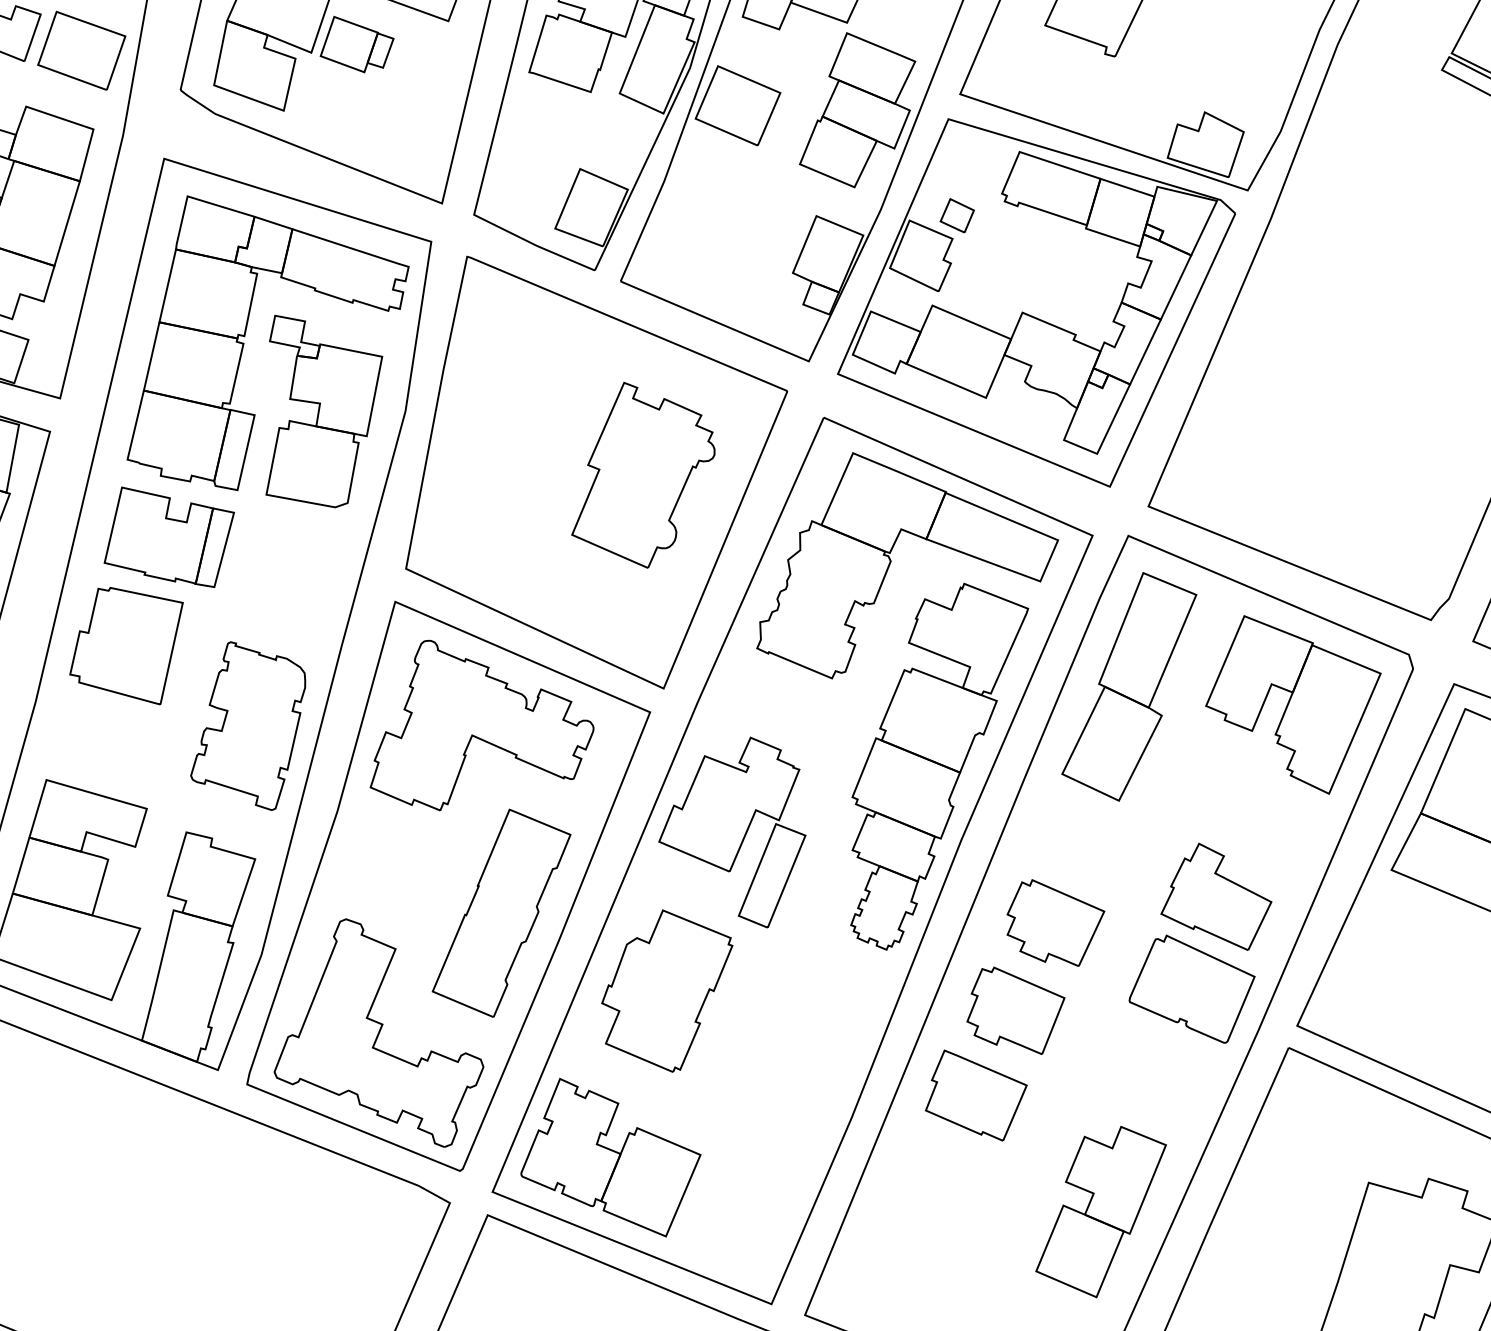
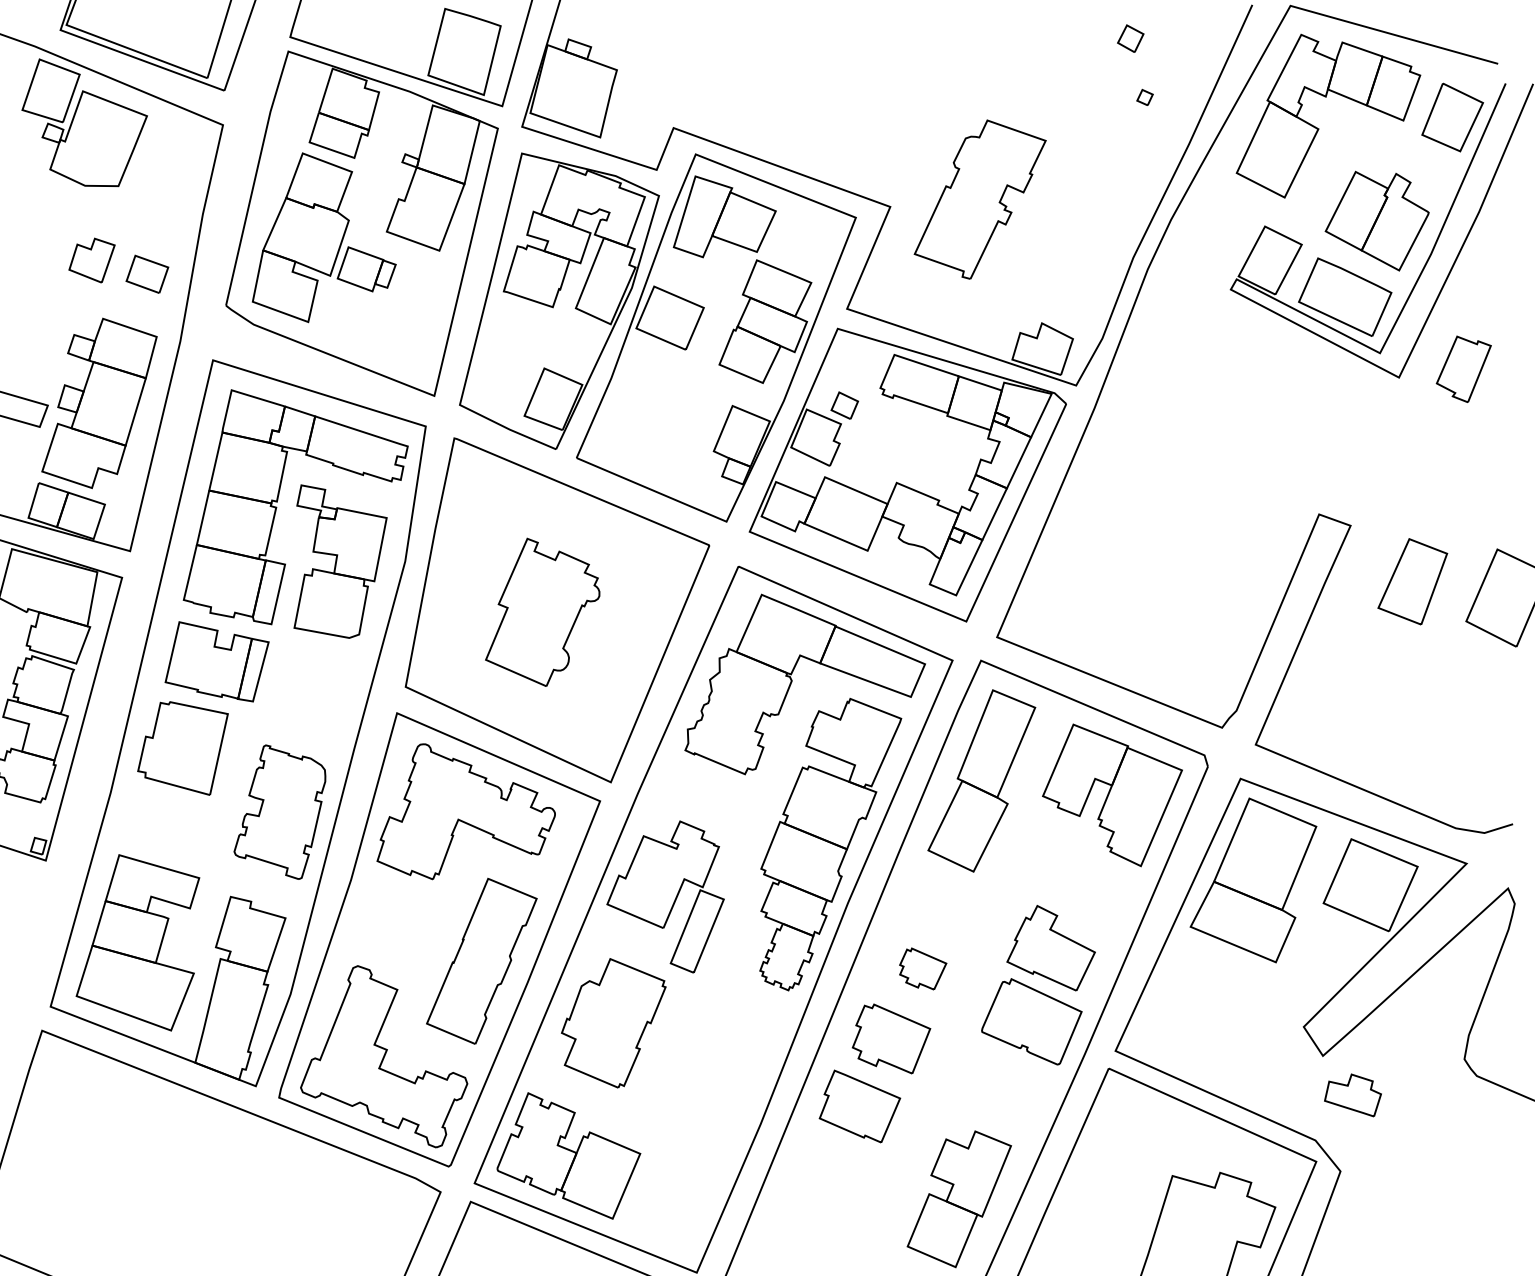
part: (81, 51) -> (147, 274), size x0.6
part: (643, 474) -> (542, 611), moved
part: (1054, 922) -> (922, 968), size x0.6

